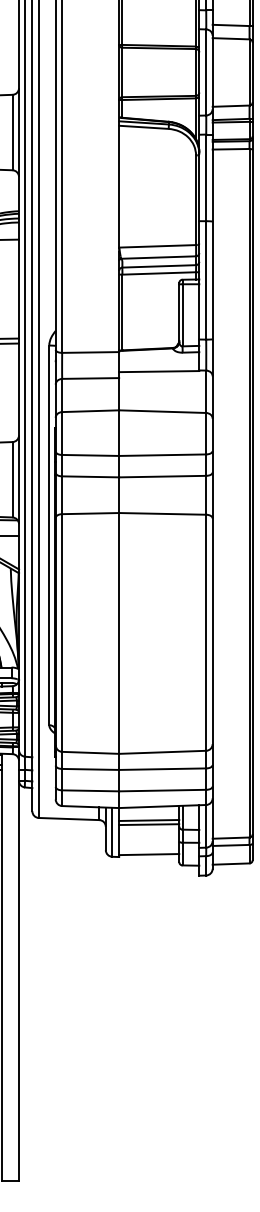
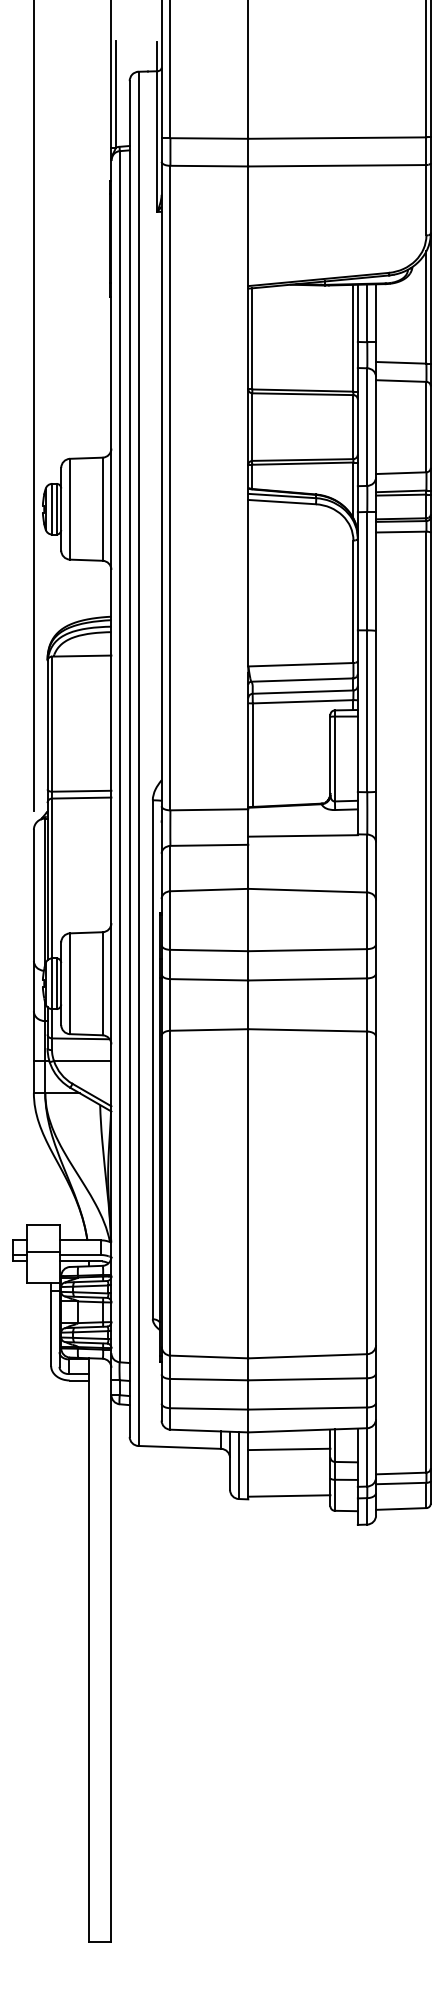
line: (149, 824) -> (289, 1454), removed

